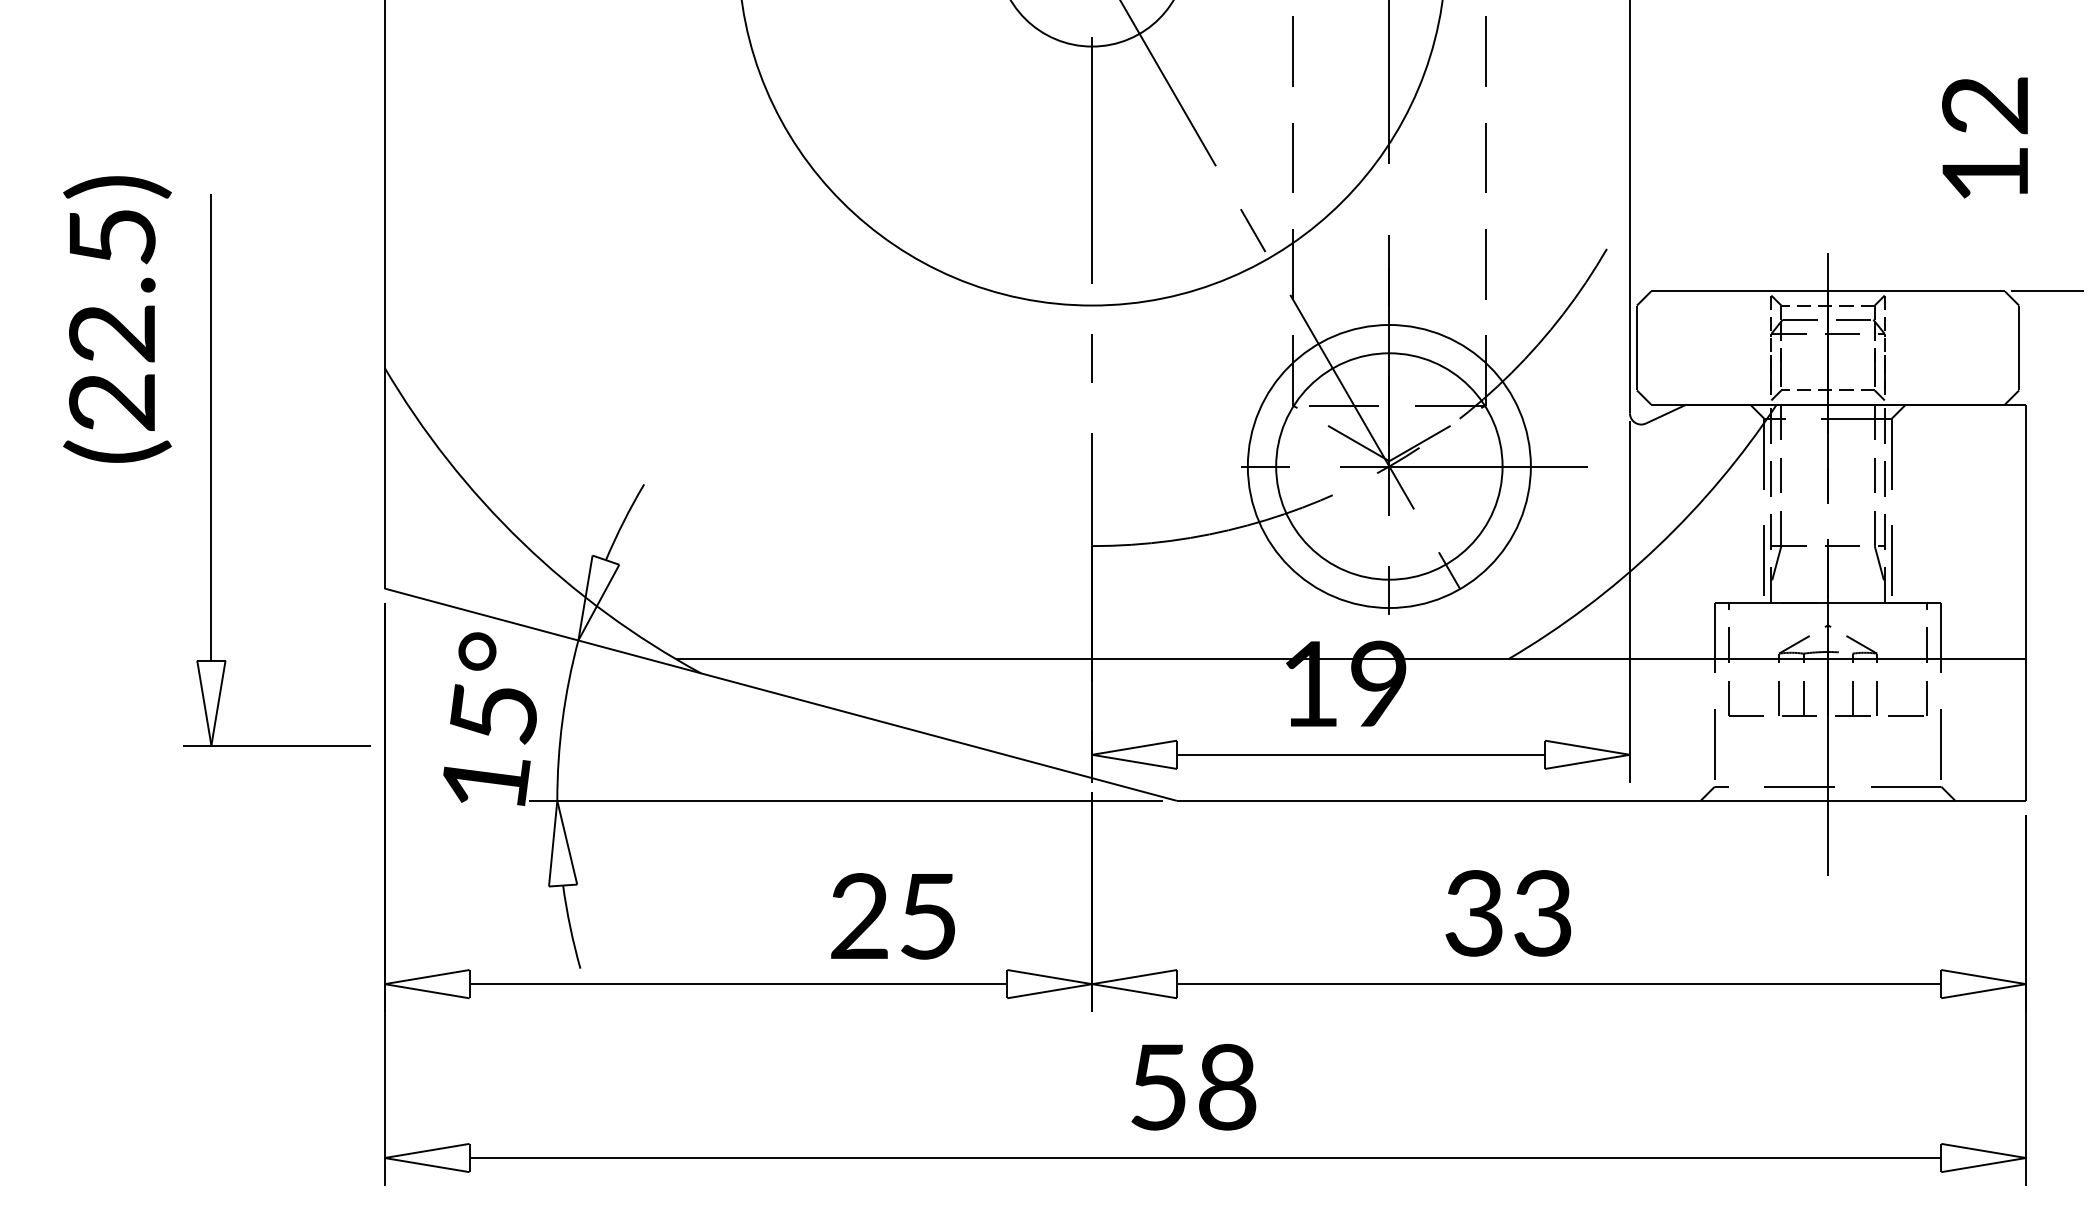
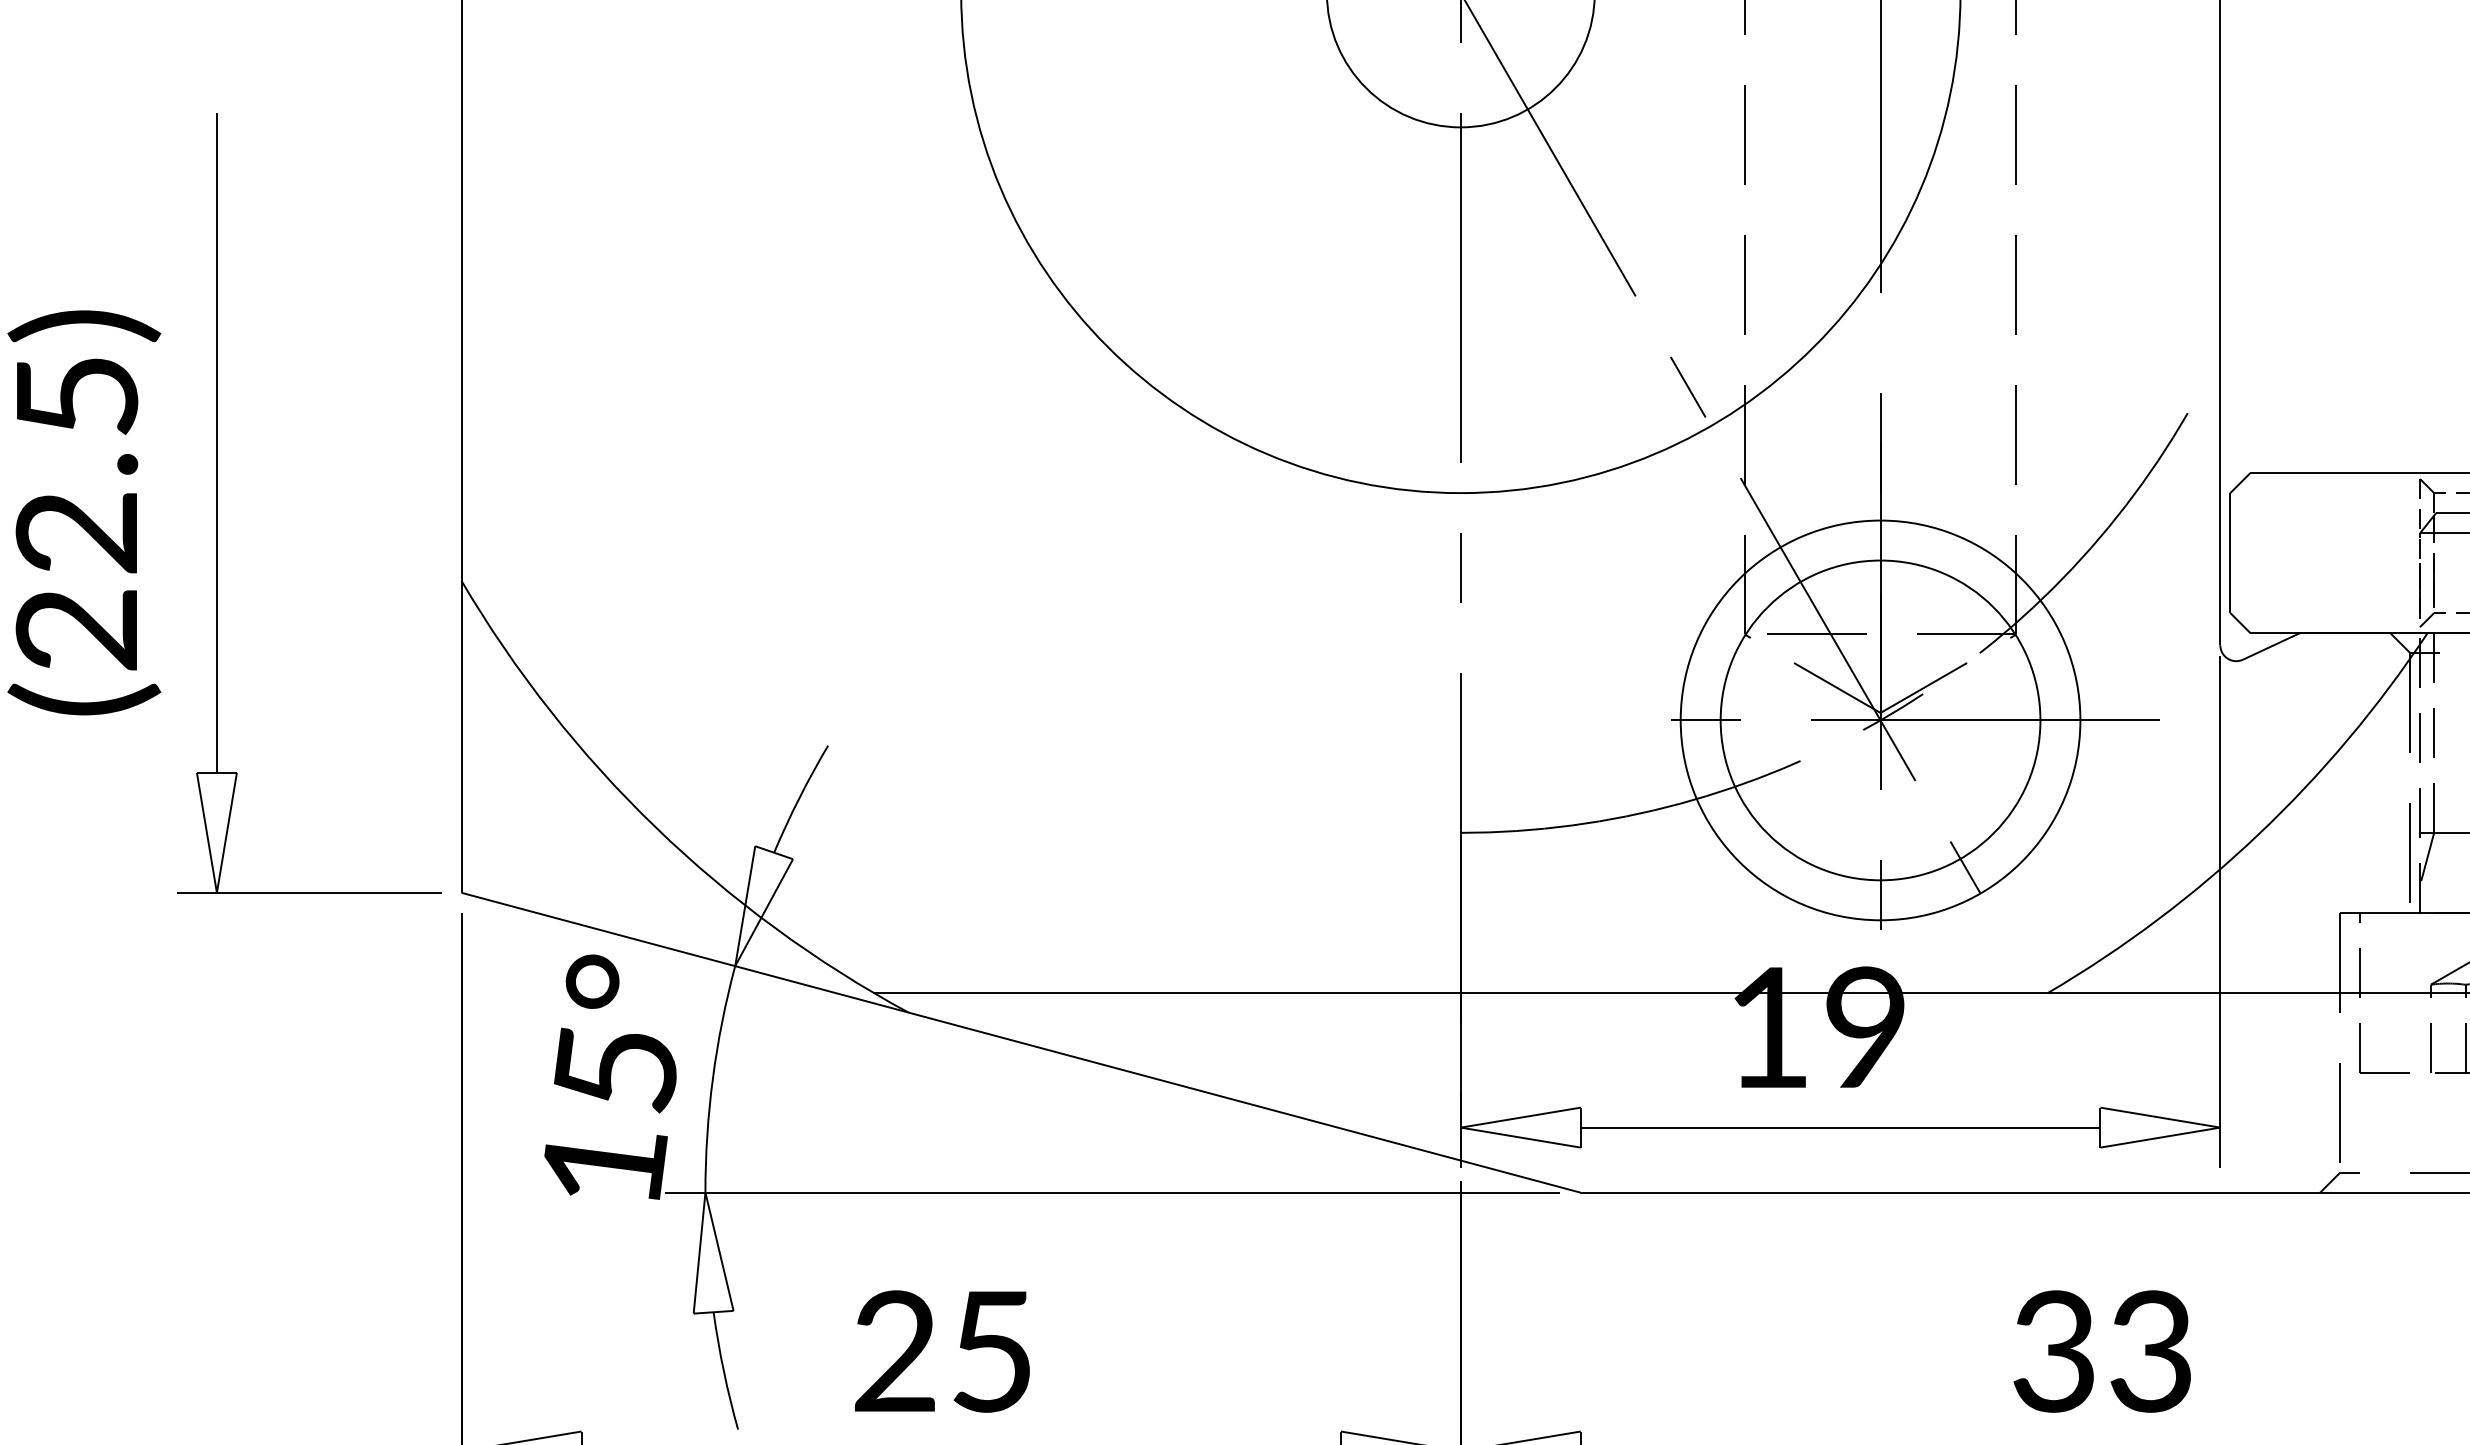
part: (211, 470) -> (217, 504), moved
text: (1508, 913) -> (2102, 1351), moved
text: (892, 916) -> (941, 1351), moved

